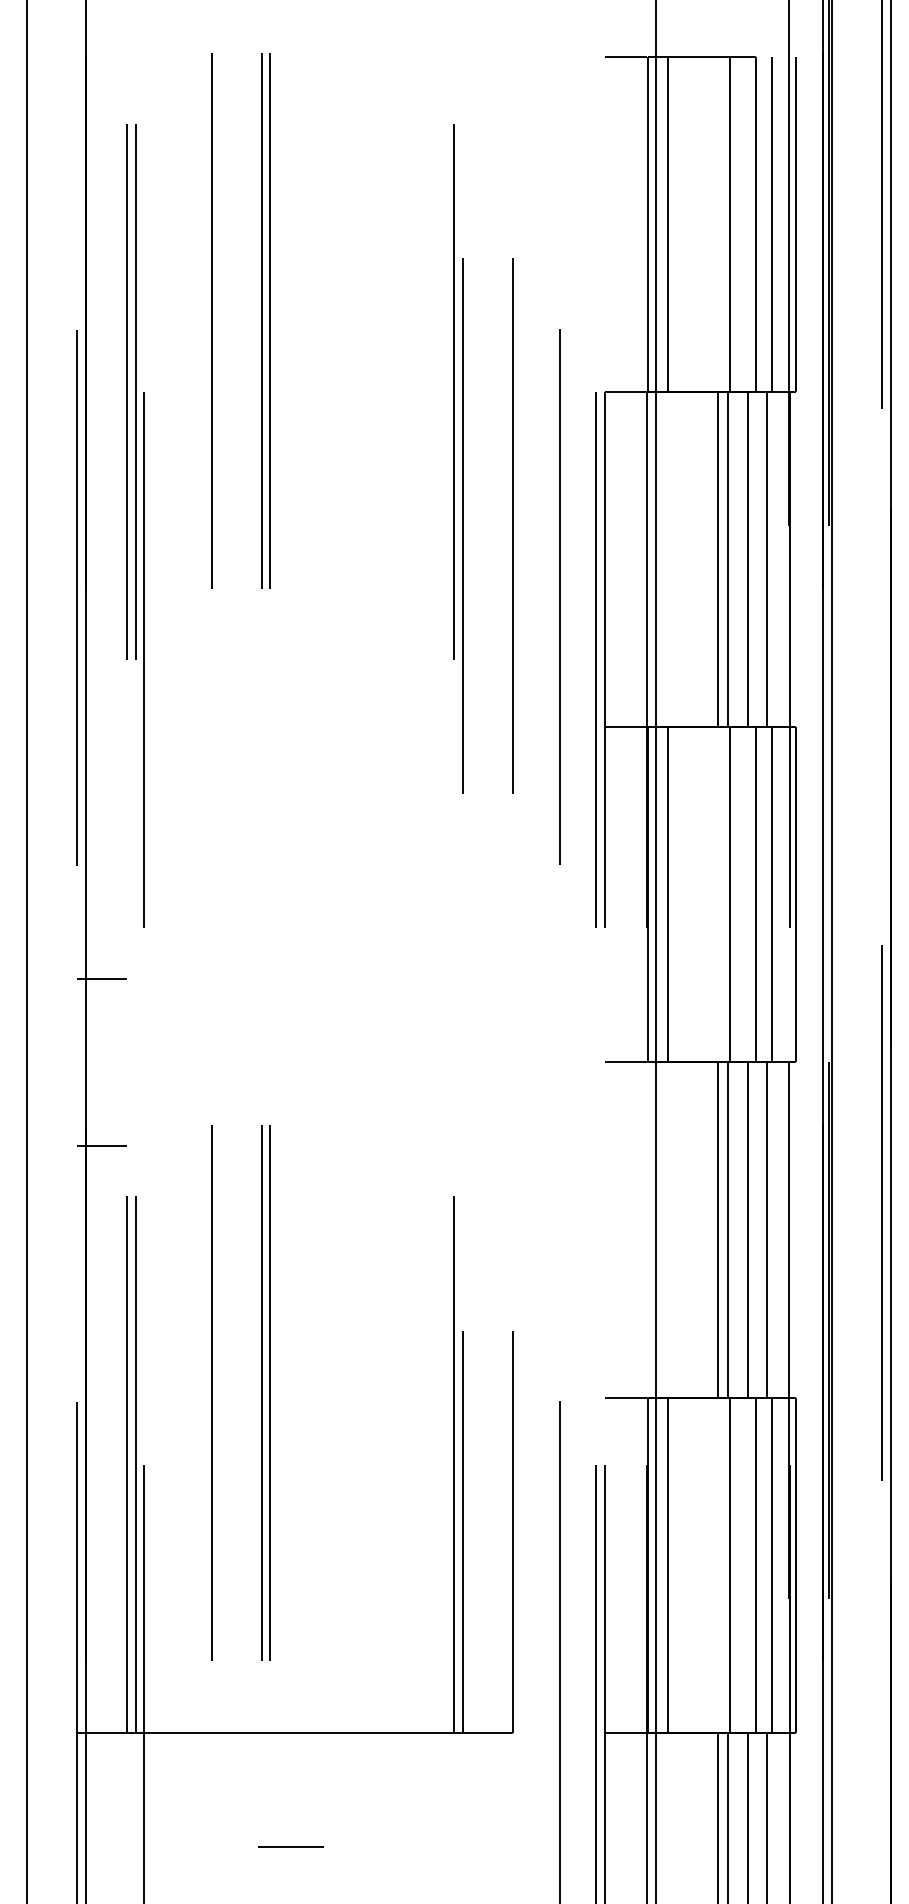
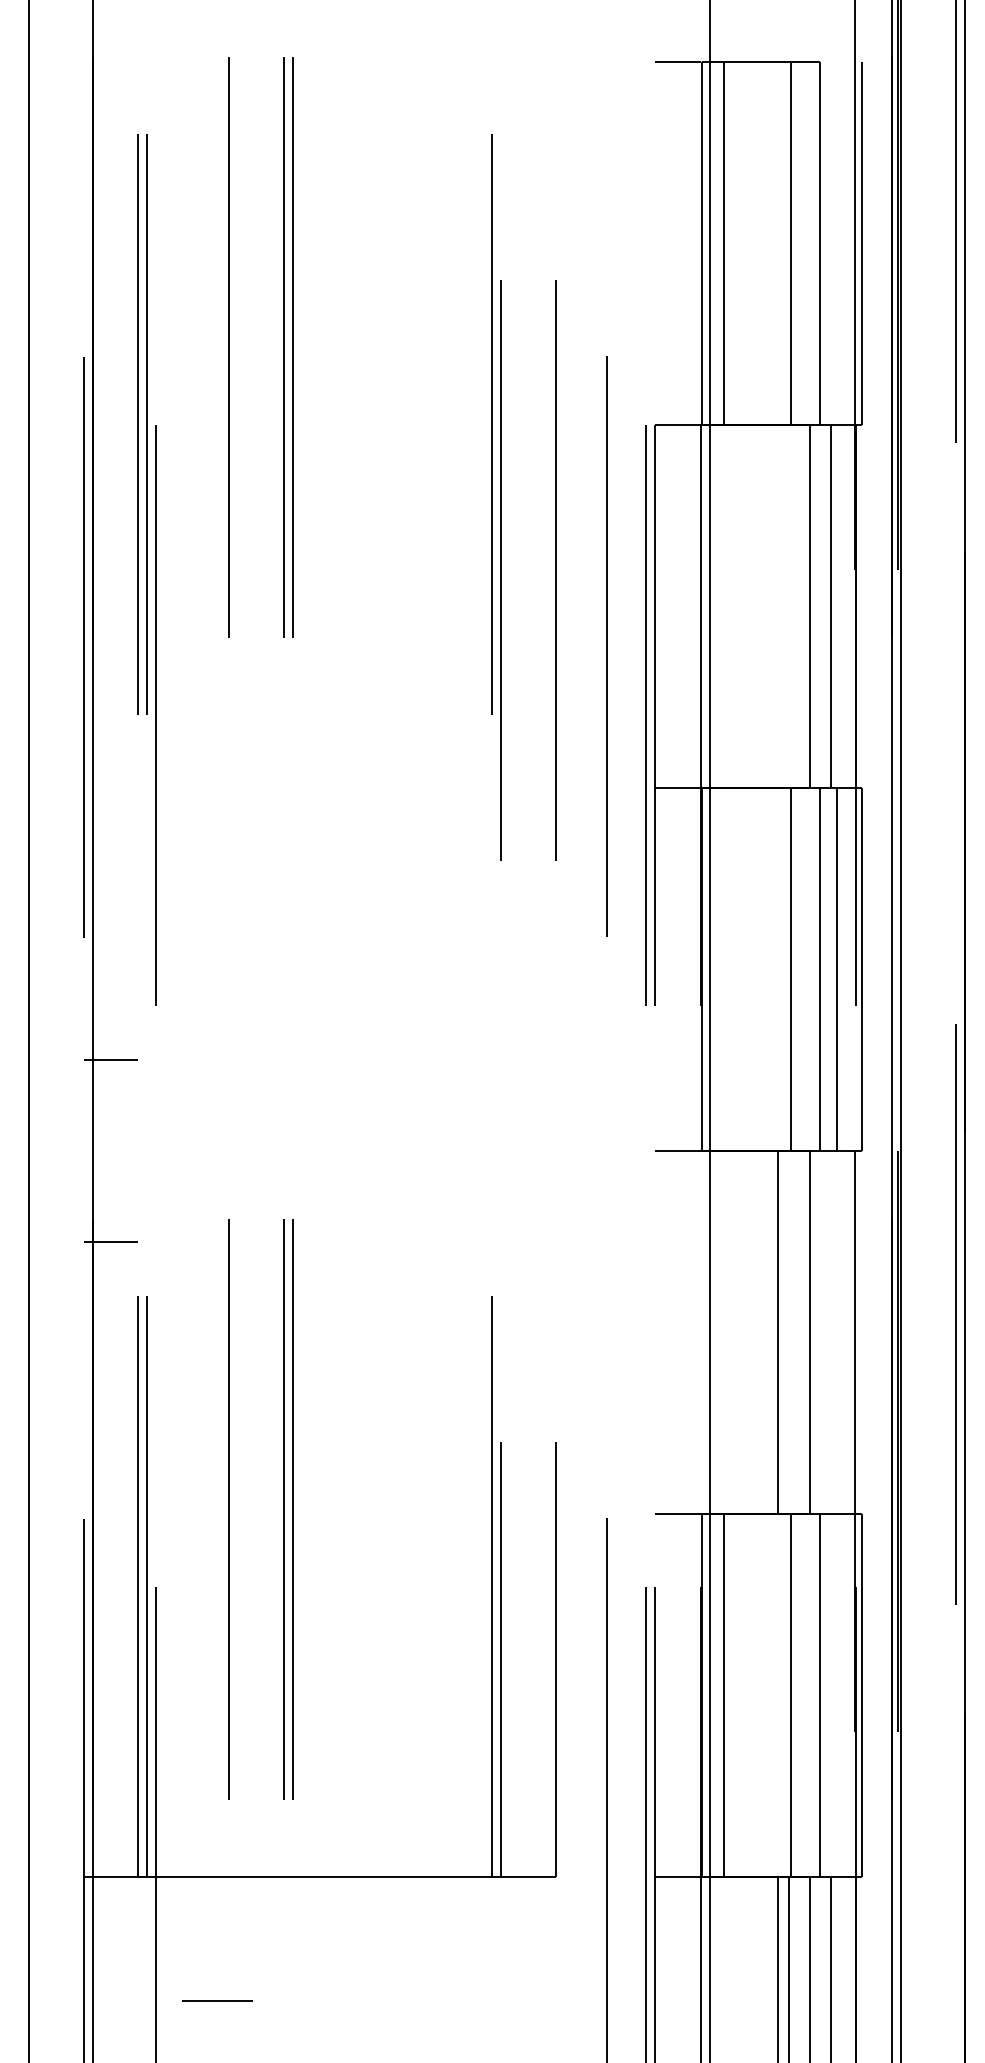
line: (771, 223) -> (836, 242), removed
line: (718, 559) -> (778, 606), removed
line: (727, 559) -> (788, 606), removed
line: (668, 894) -> (724, 969), removed
line: (727, 1229) -> (788, 1332), removed
line: (767, 1229) -> (831, 1332), removed
line: (771, 1564) -> (836, 1695), removed
line: (291, 1846) -> (217, 2000), moved

